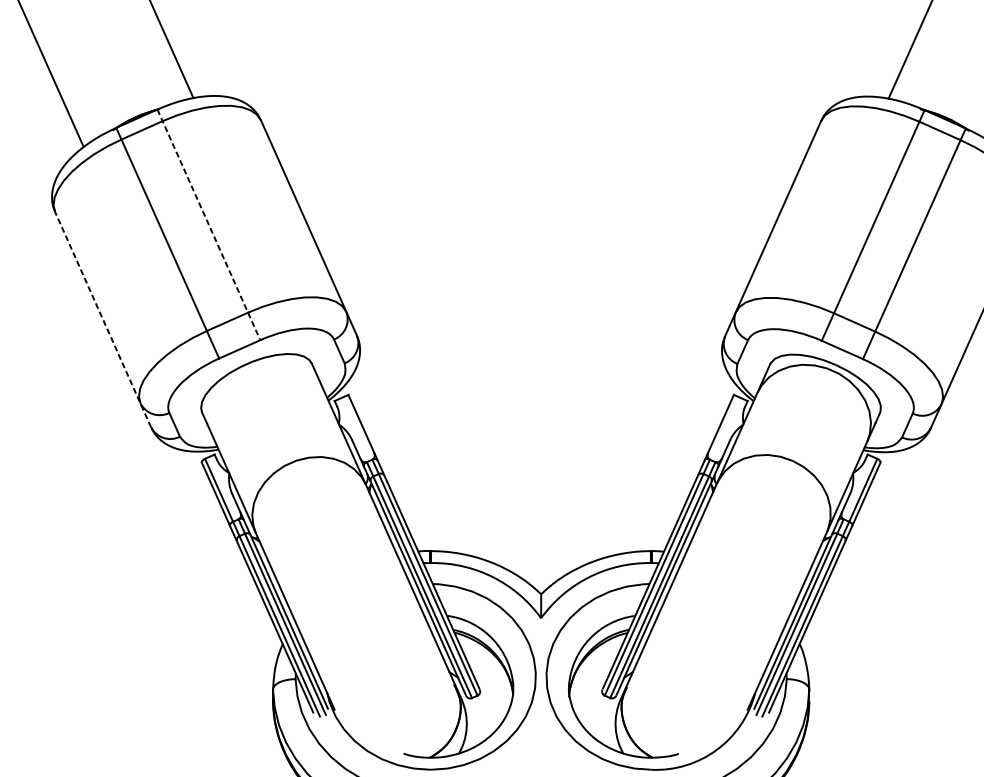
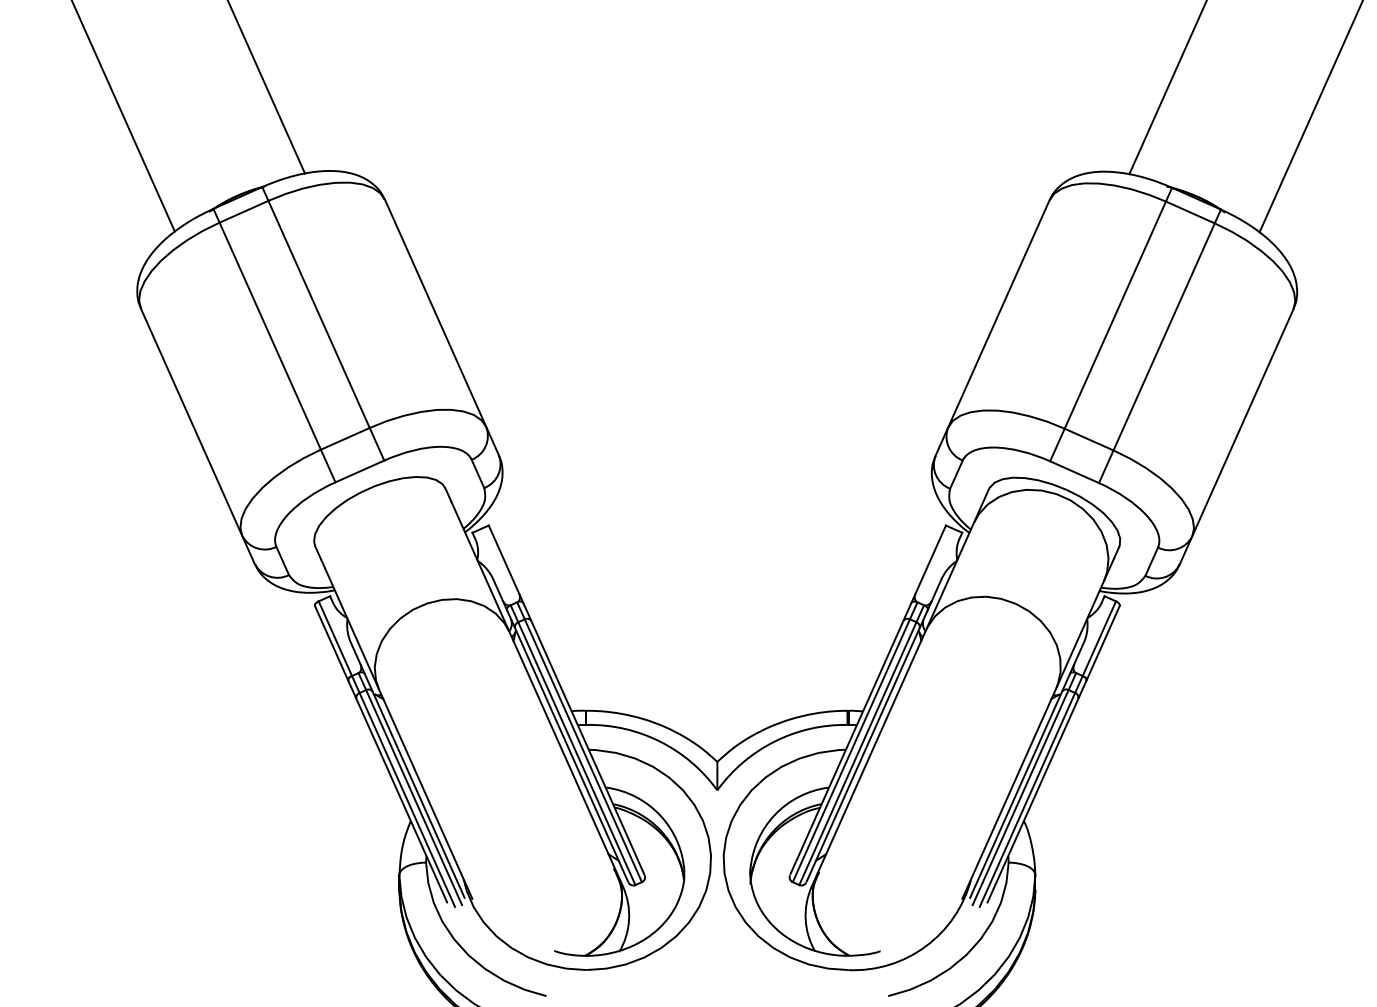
line: (209, 224) -> (323, 323), dashed -> solid
line: (102, 319) -> (197, 436), dashed -> solid

